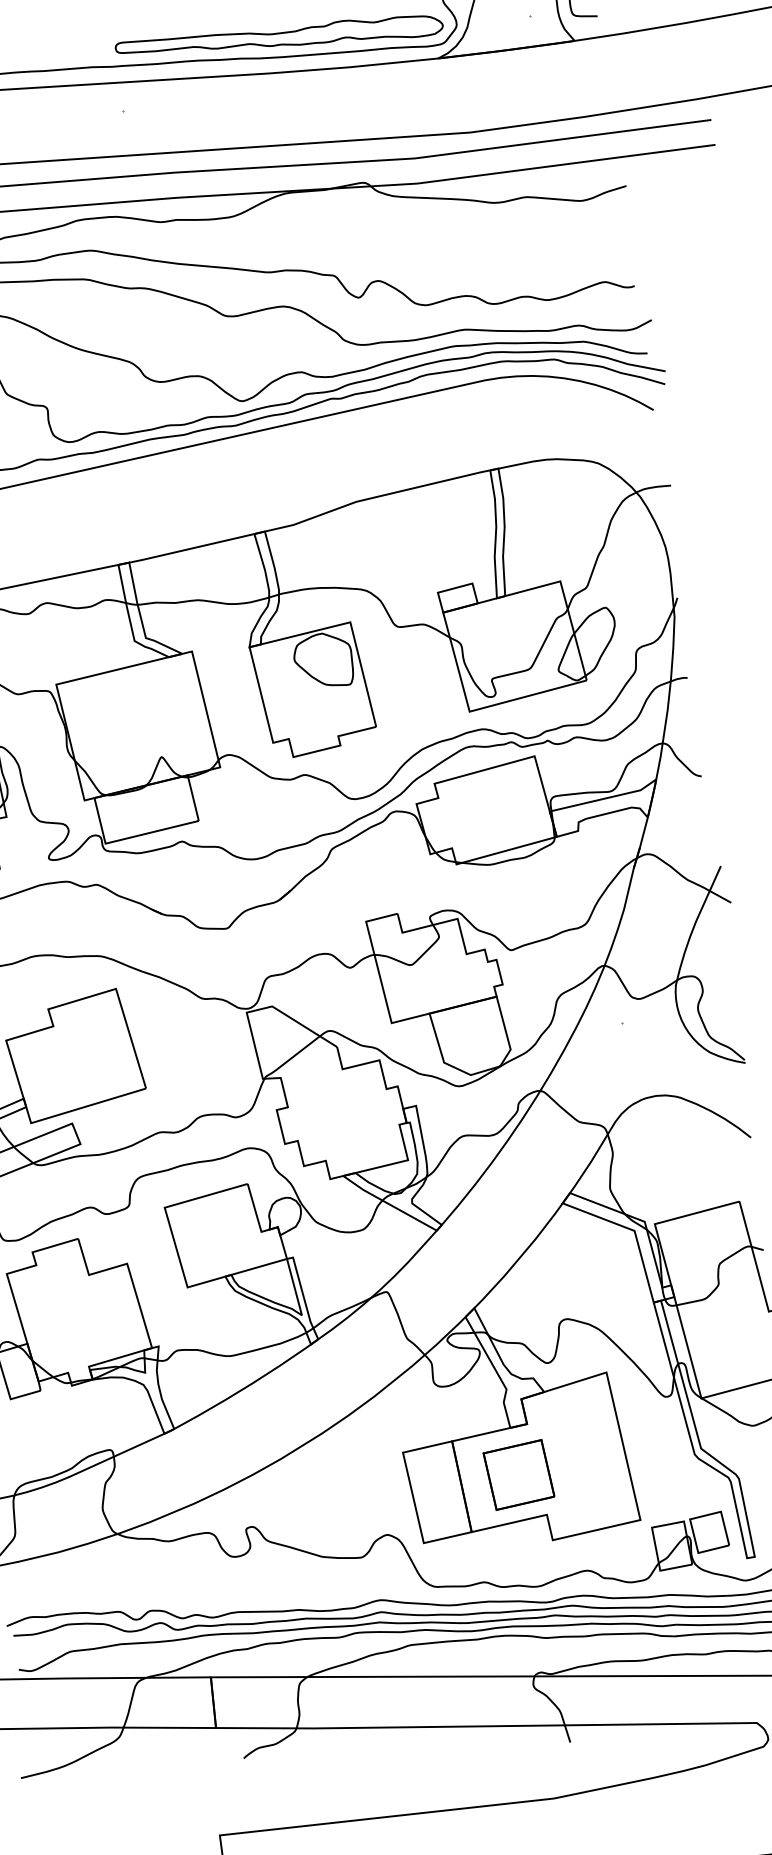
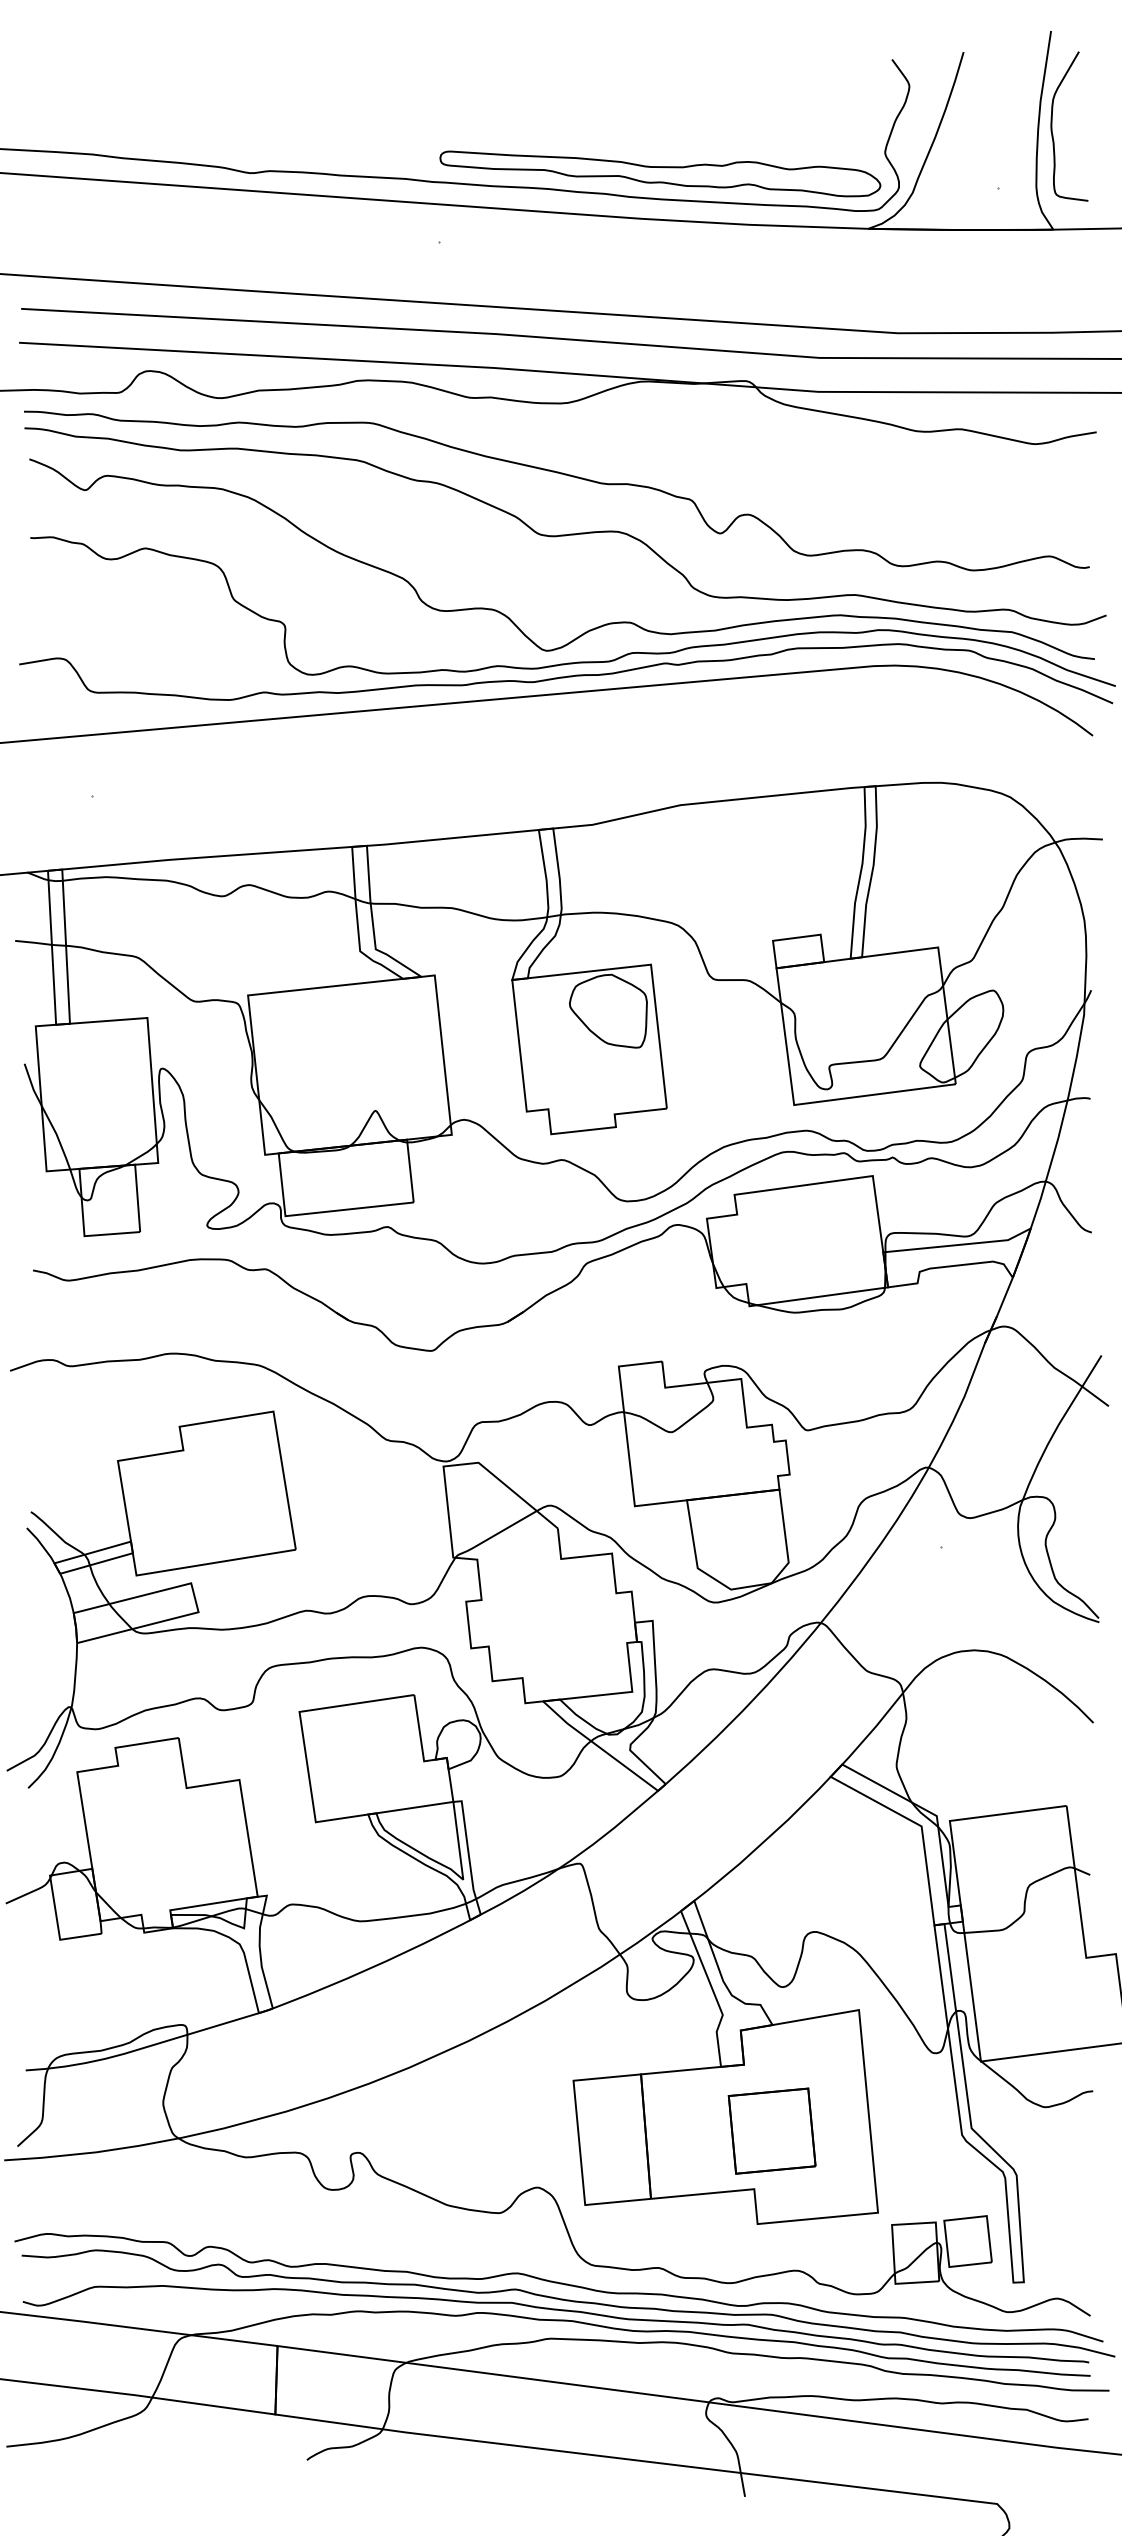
part: (518, 1474) -> (771, 2130), moved

